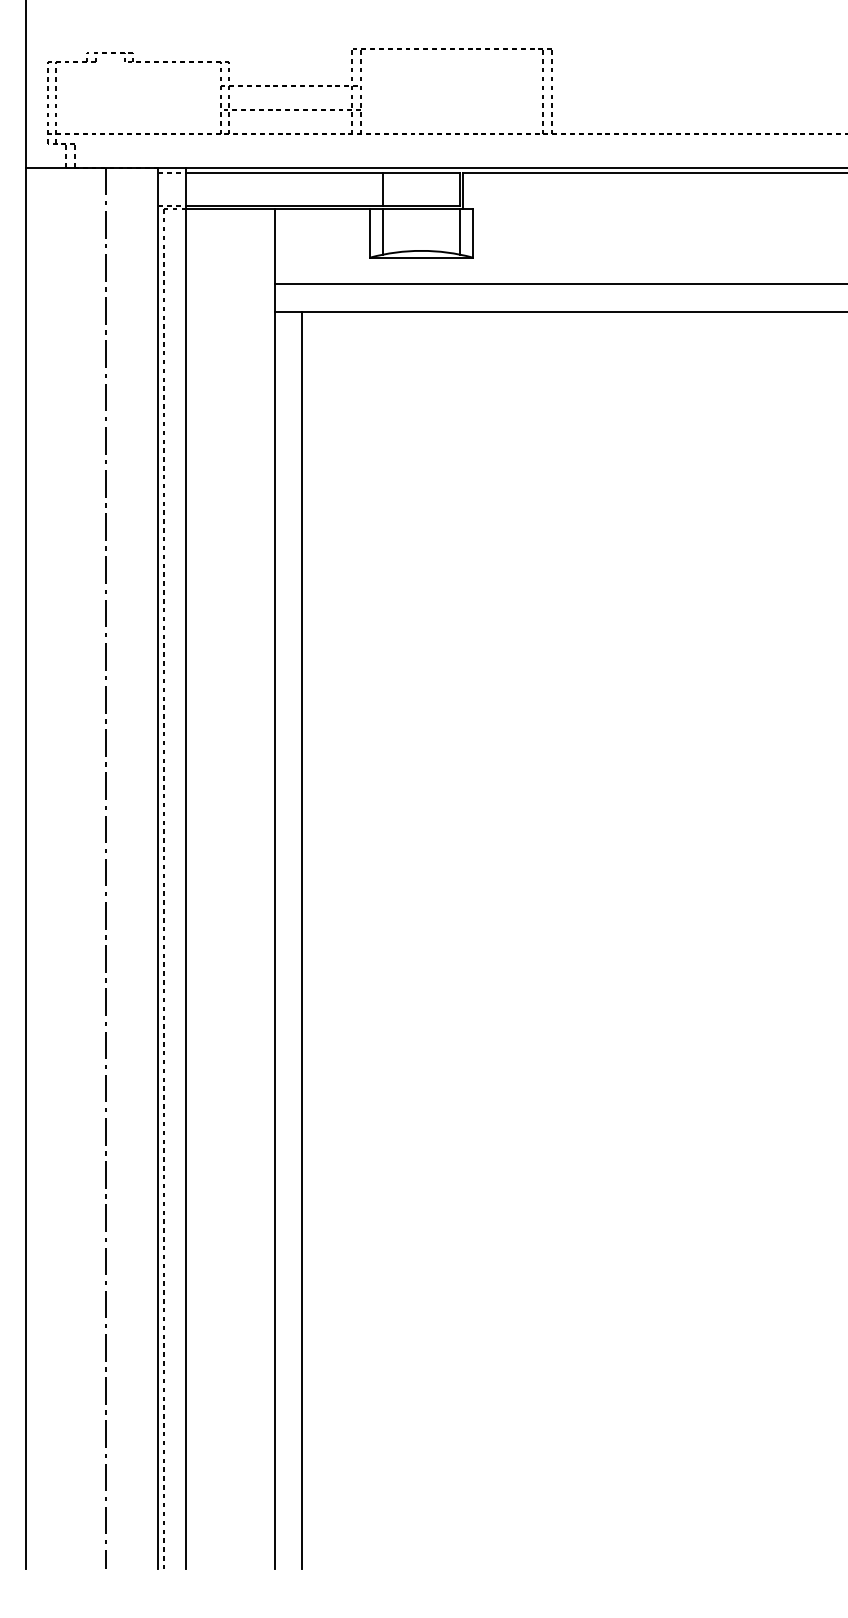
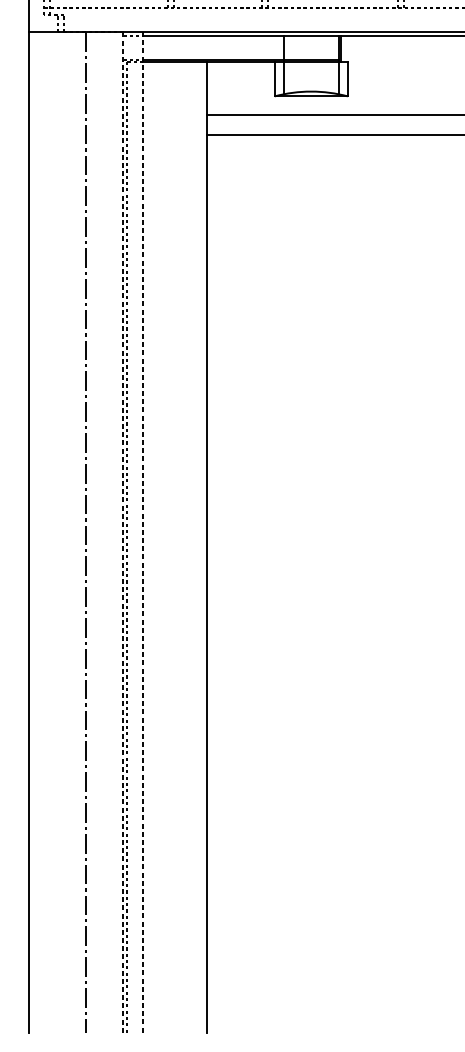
line: (158, 868) -> (123, 532), solid -> dashed
line: (186, 868) -> (143, 532), solid -> dashed
line: (302, 940) -> (226, 583), removed

